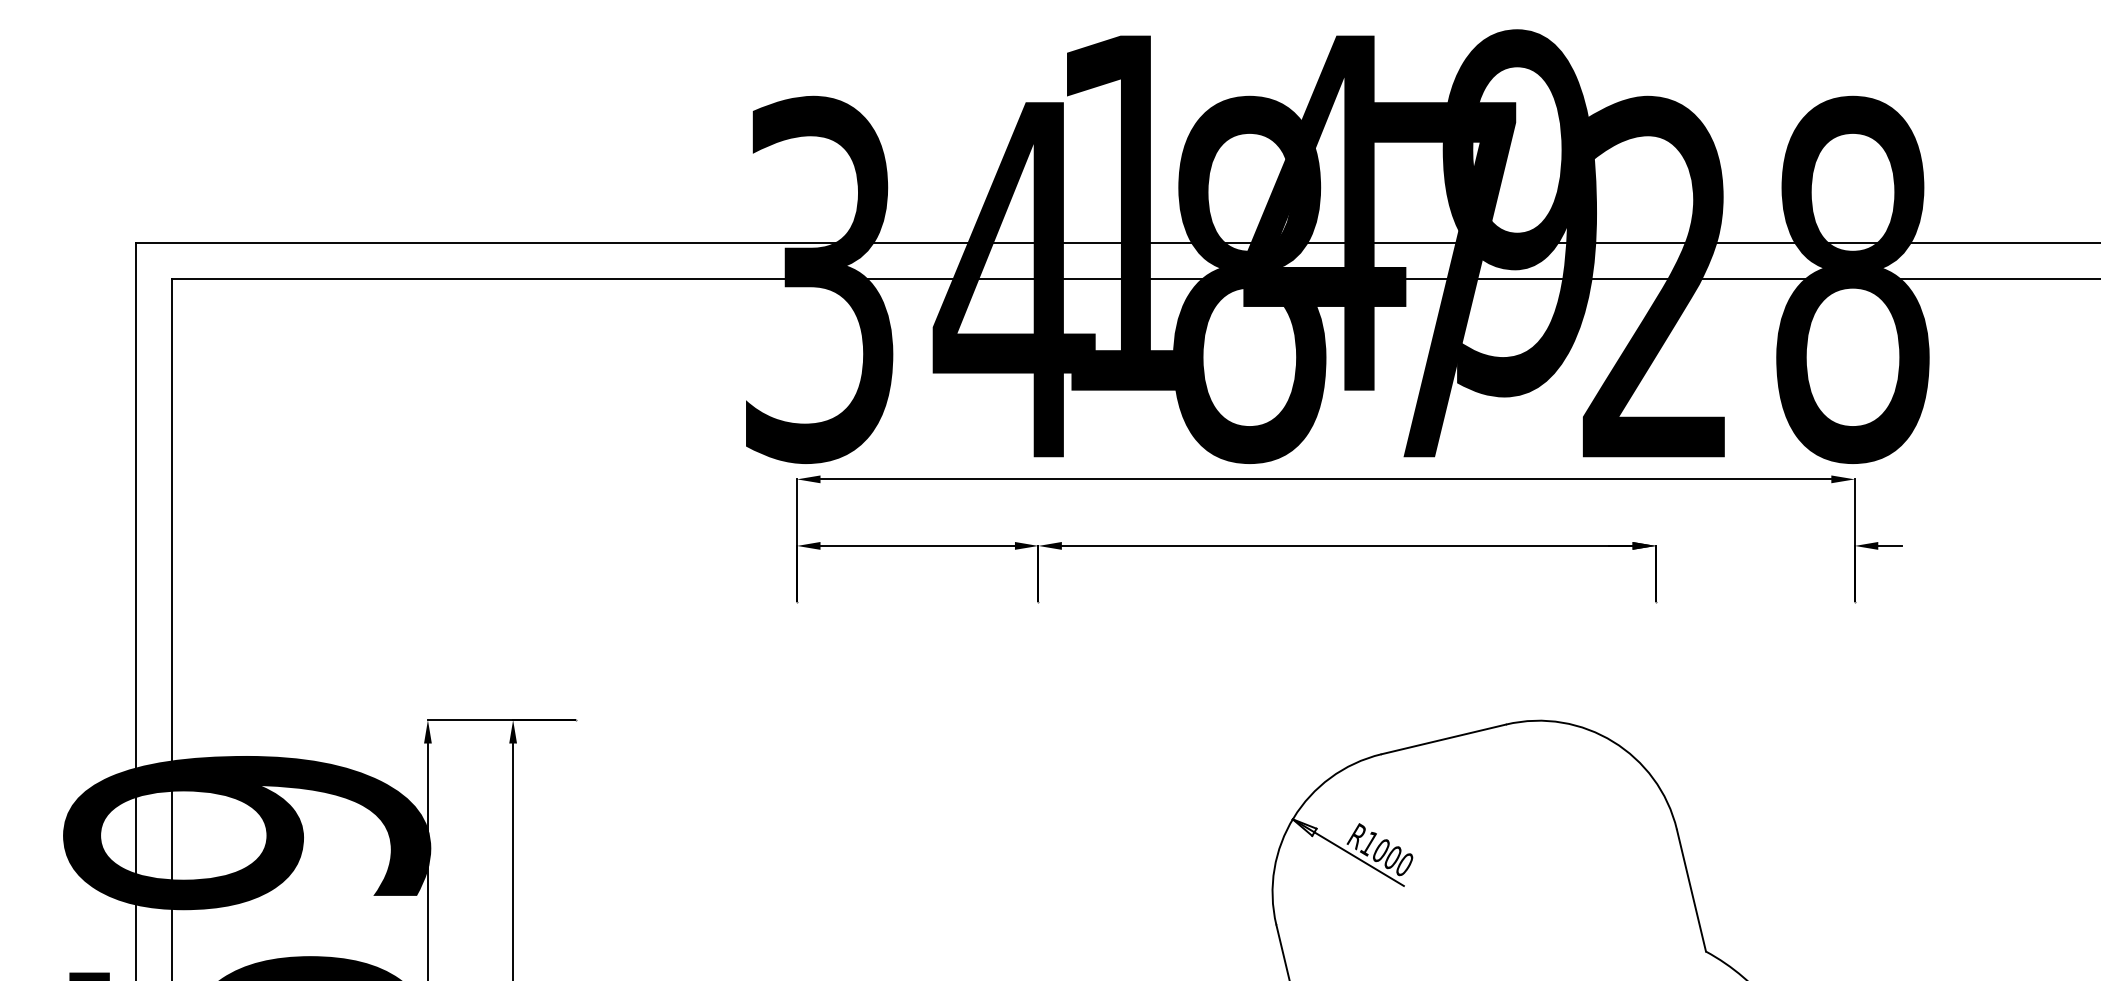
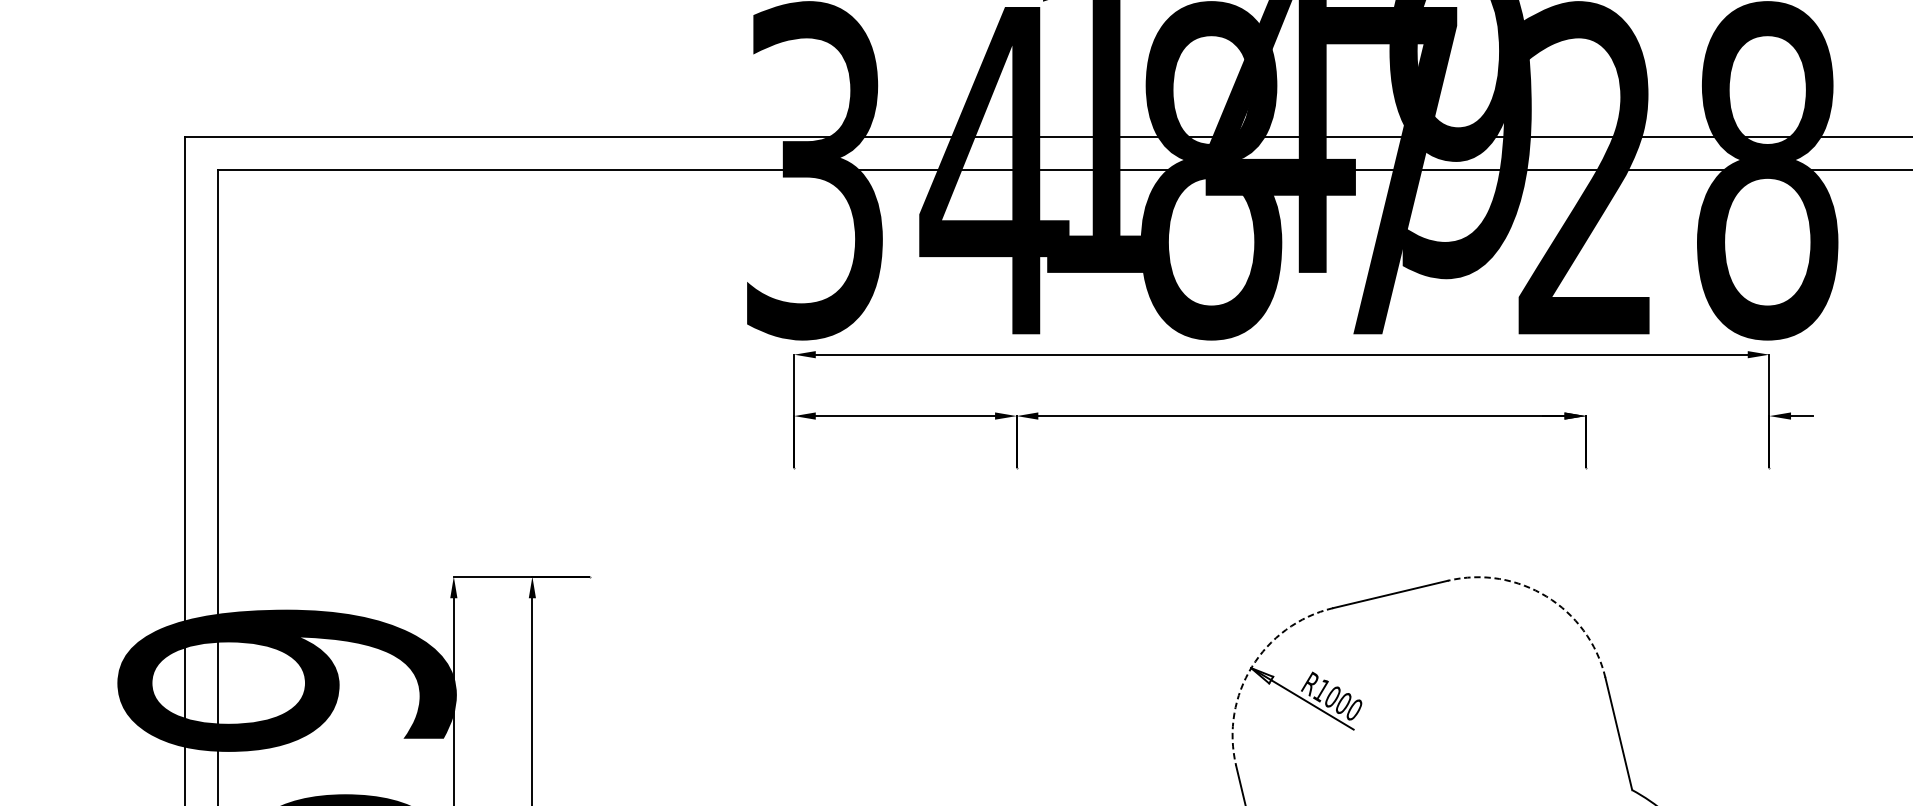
arc: (1613, 741) -> (1546, 596), solid -> dashed
arc: (1293, 817) -> (1251, 666), solid -> dashed

